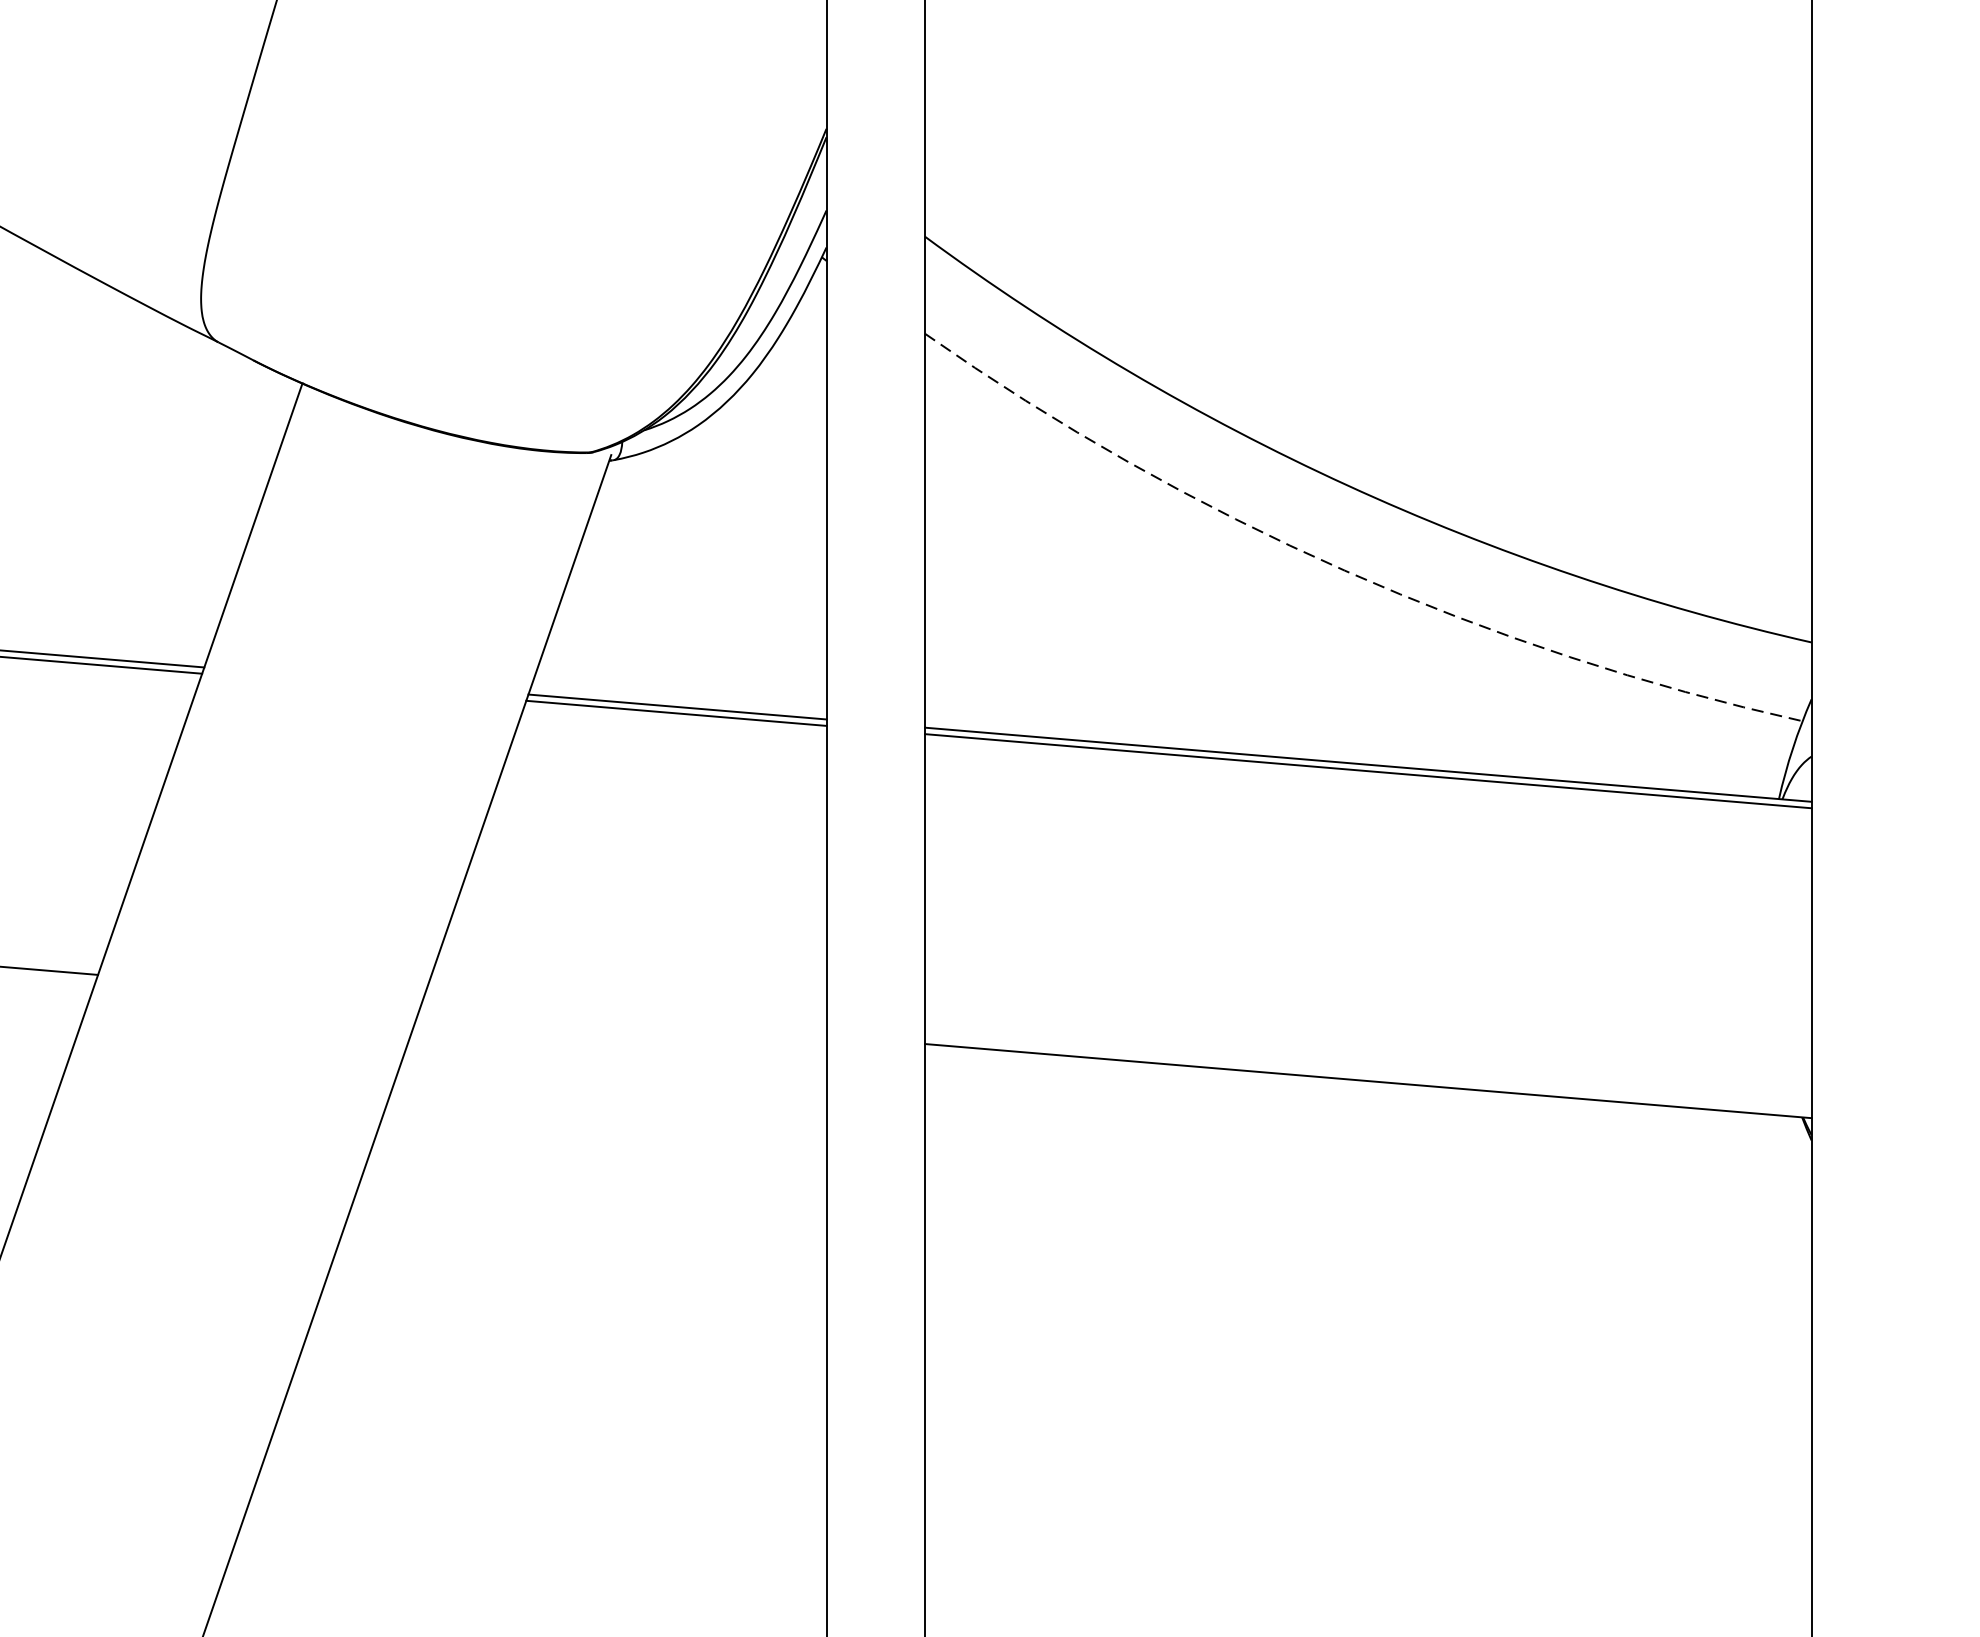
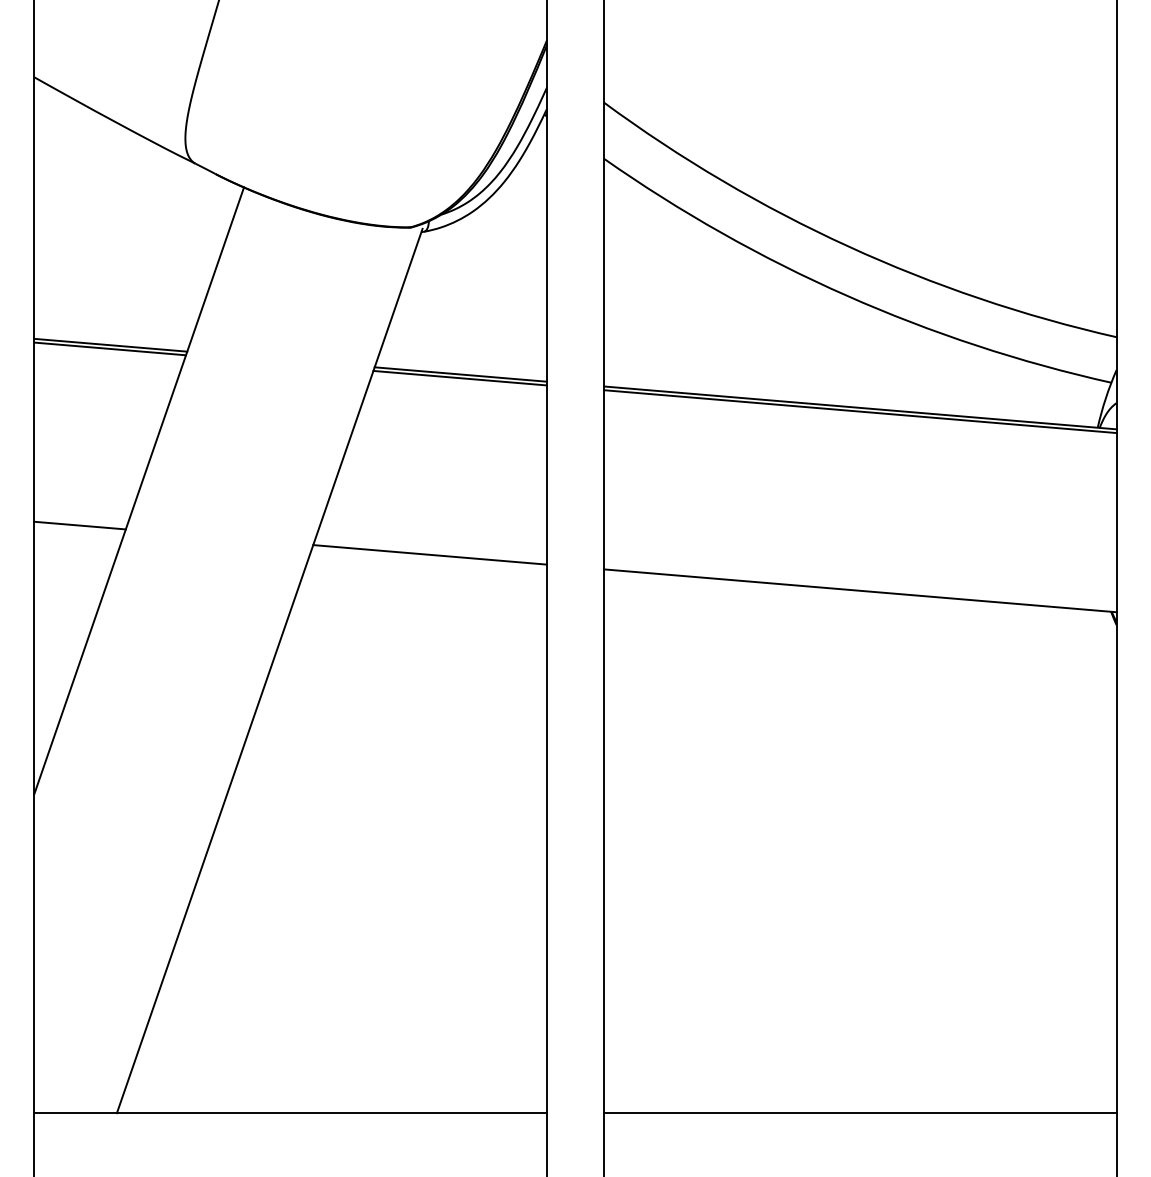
arc: (1344, 570) -> (846, 295), dashed -> solid
line: (624, 1018) -> (430, 554), added

